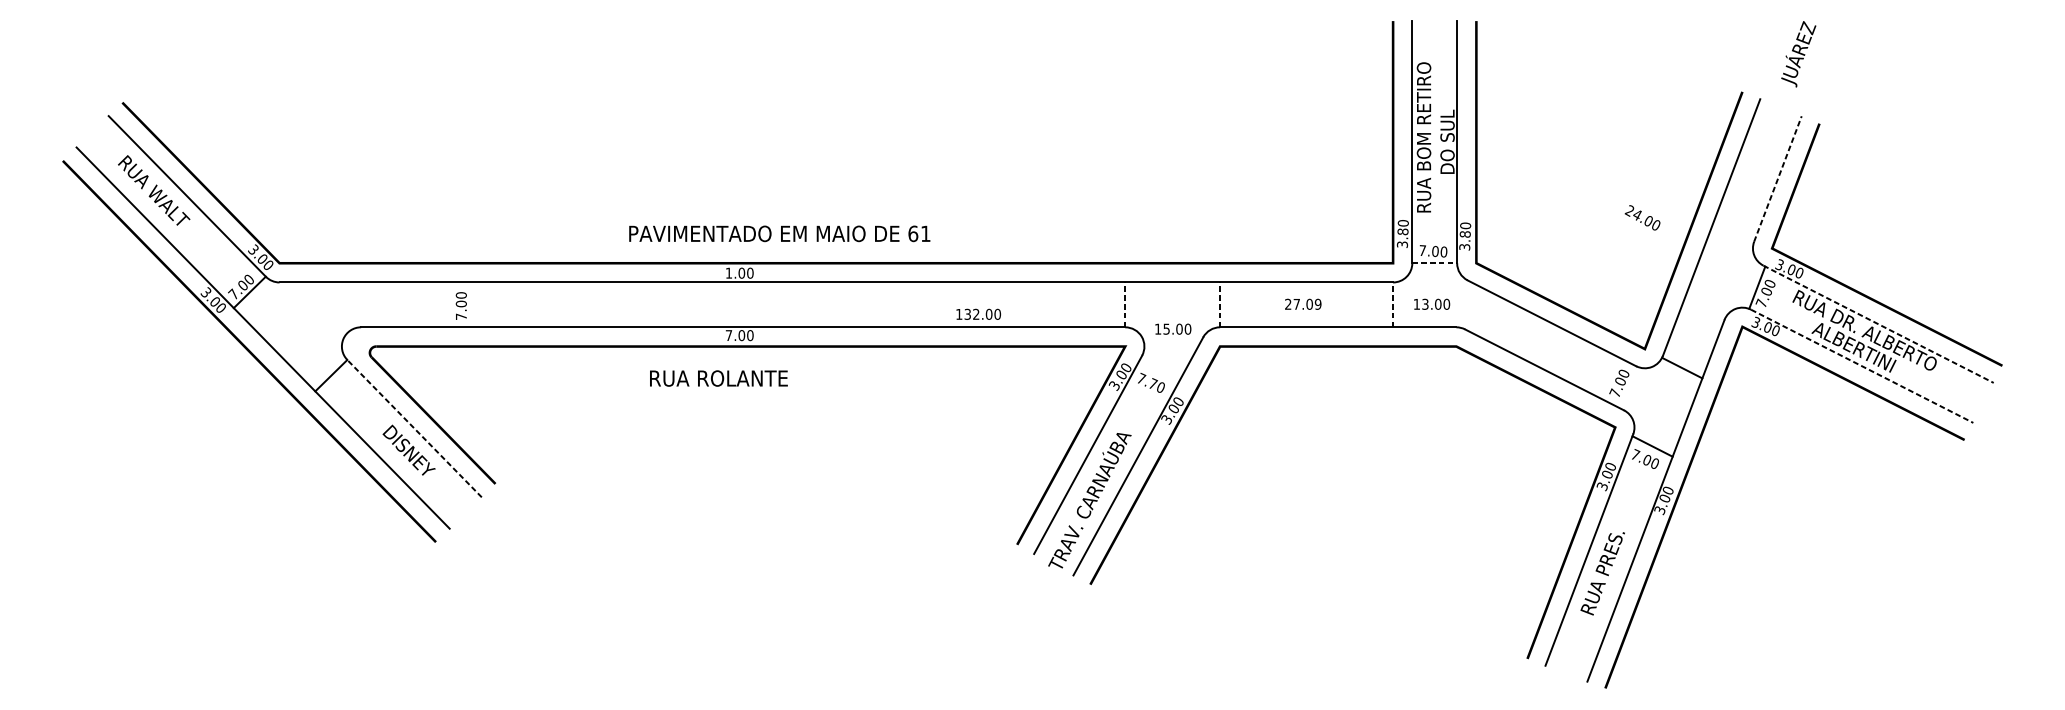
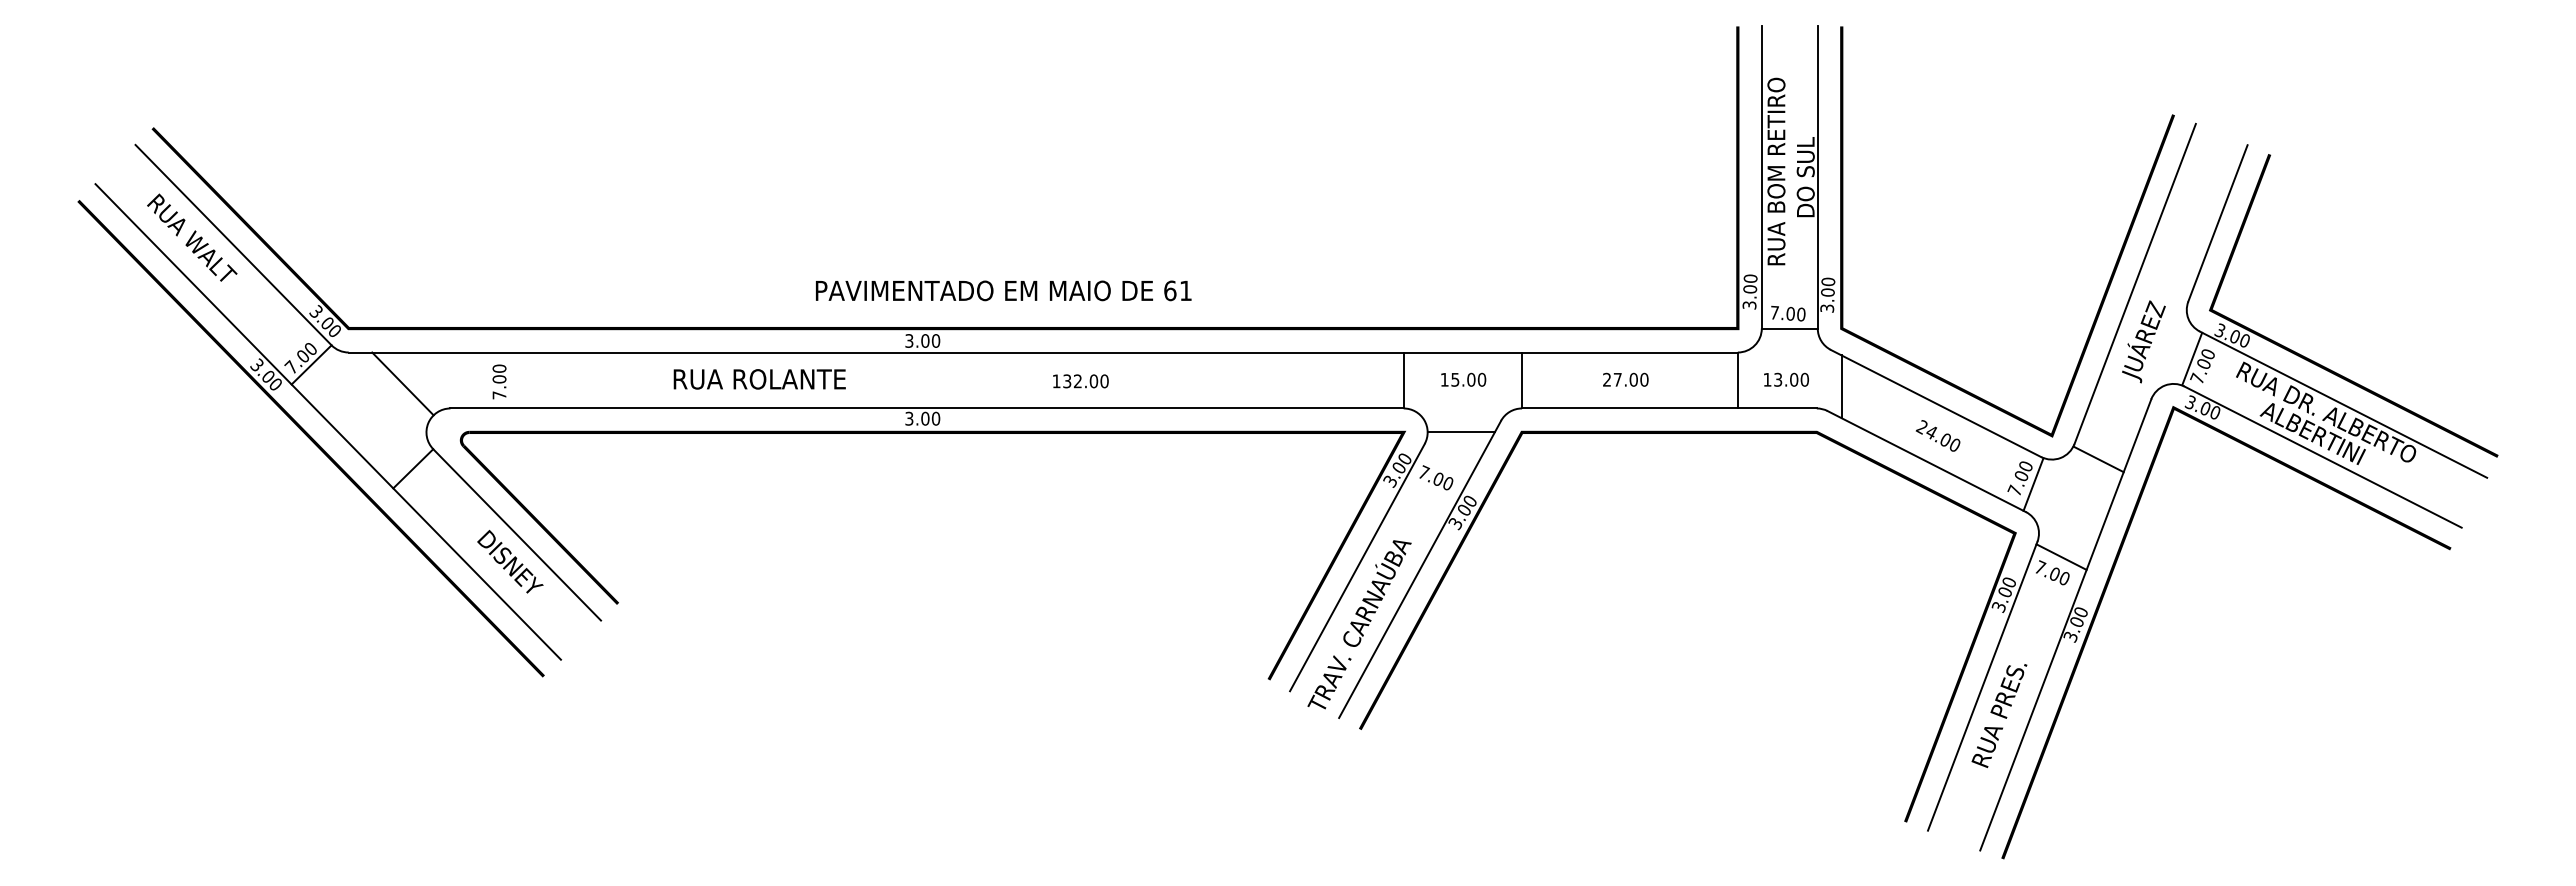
text: (1798, 53) -> (2143, 341), moved
line: (1777, 179) -> (2217, 223), dashed -> solid
text: (1642, 217) -> (1937, 435), moved
text: (1402, 231) -> (1749, 289), 3.80 -> 3.00
text: (779, 233) -> (1003, 290), moved
text: (1464, 234) -> (1827, 292), 3.80 -> 3.00
line: (1434, 263) -> (1789, 328), dashed -> solid
text: (729, 272) -> (909, 340), 1.00 -> 3.00
line: (1125, 304) -> (1403, 380), dashed -> solid
line: (1220, 304) -> (1522, 380), dashed -> solid
text: (1318, 304) -> (1644, 379), 27.09 -> 27.00
line: (1392, 304) -> (1737, 380), dashed -> solid
text: (461, 305) -> (499, 381), moved
line: (322, 307) -> (402, 383), added
line: (1476, 309) -> (1841, 386), added
text: (978, 314) -> (1080, 381), moved
line: (1878, 324) -> (2343, 404), dashed -> solid
text: (1173, 328) -> (1463, 379), moved
text: (729, 335) -> (909, 418), 7.00 -> 3.00
line: (1170, 346) -> (1460, 432), added
line: (1862, 366) -> (2323, 457), dashed -> solid
text: (718, 378) -> (759, 379), moved
text: (1153, 383) -> (1438, 478), 7.70 -> 7.00
line: (1630, 388) -> (2033, 484), added
line: (414, 428) -> (517, 534), dashed -> solid

